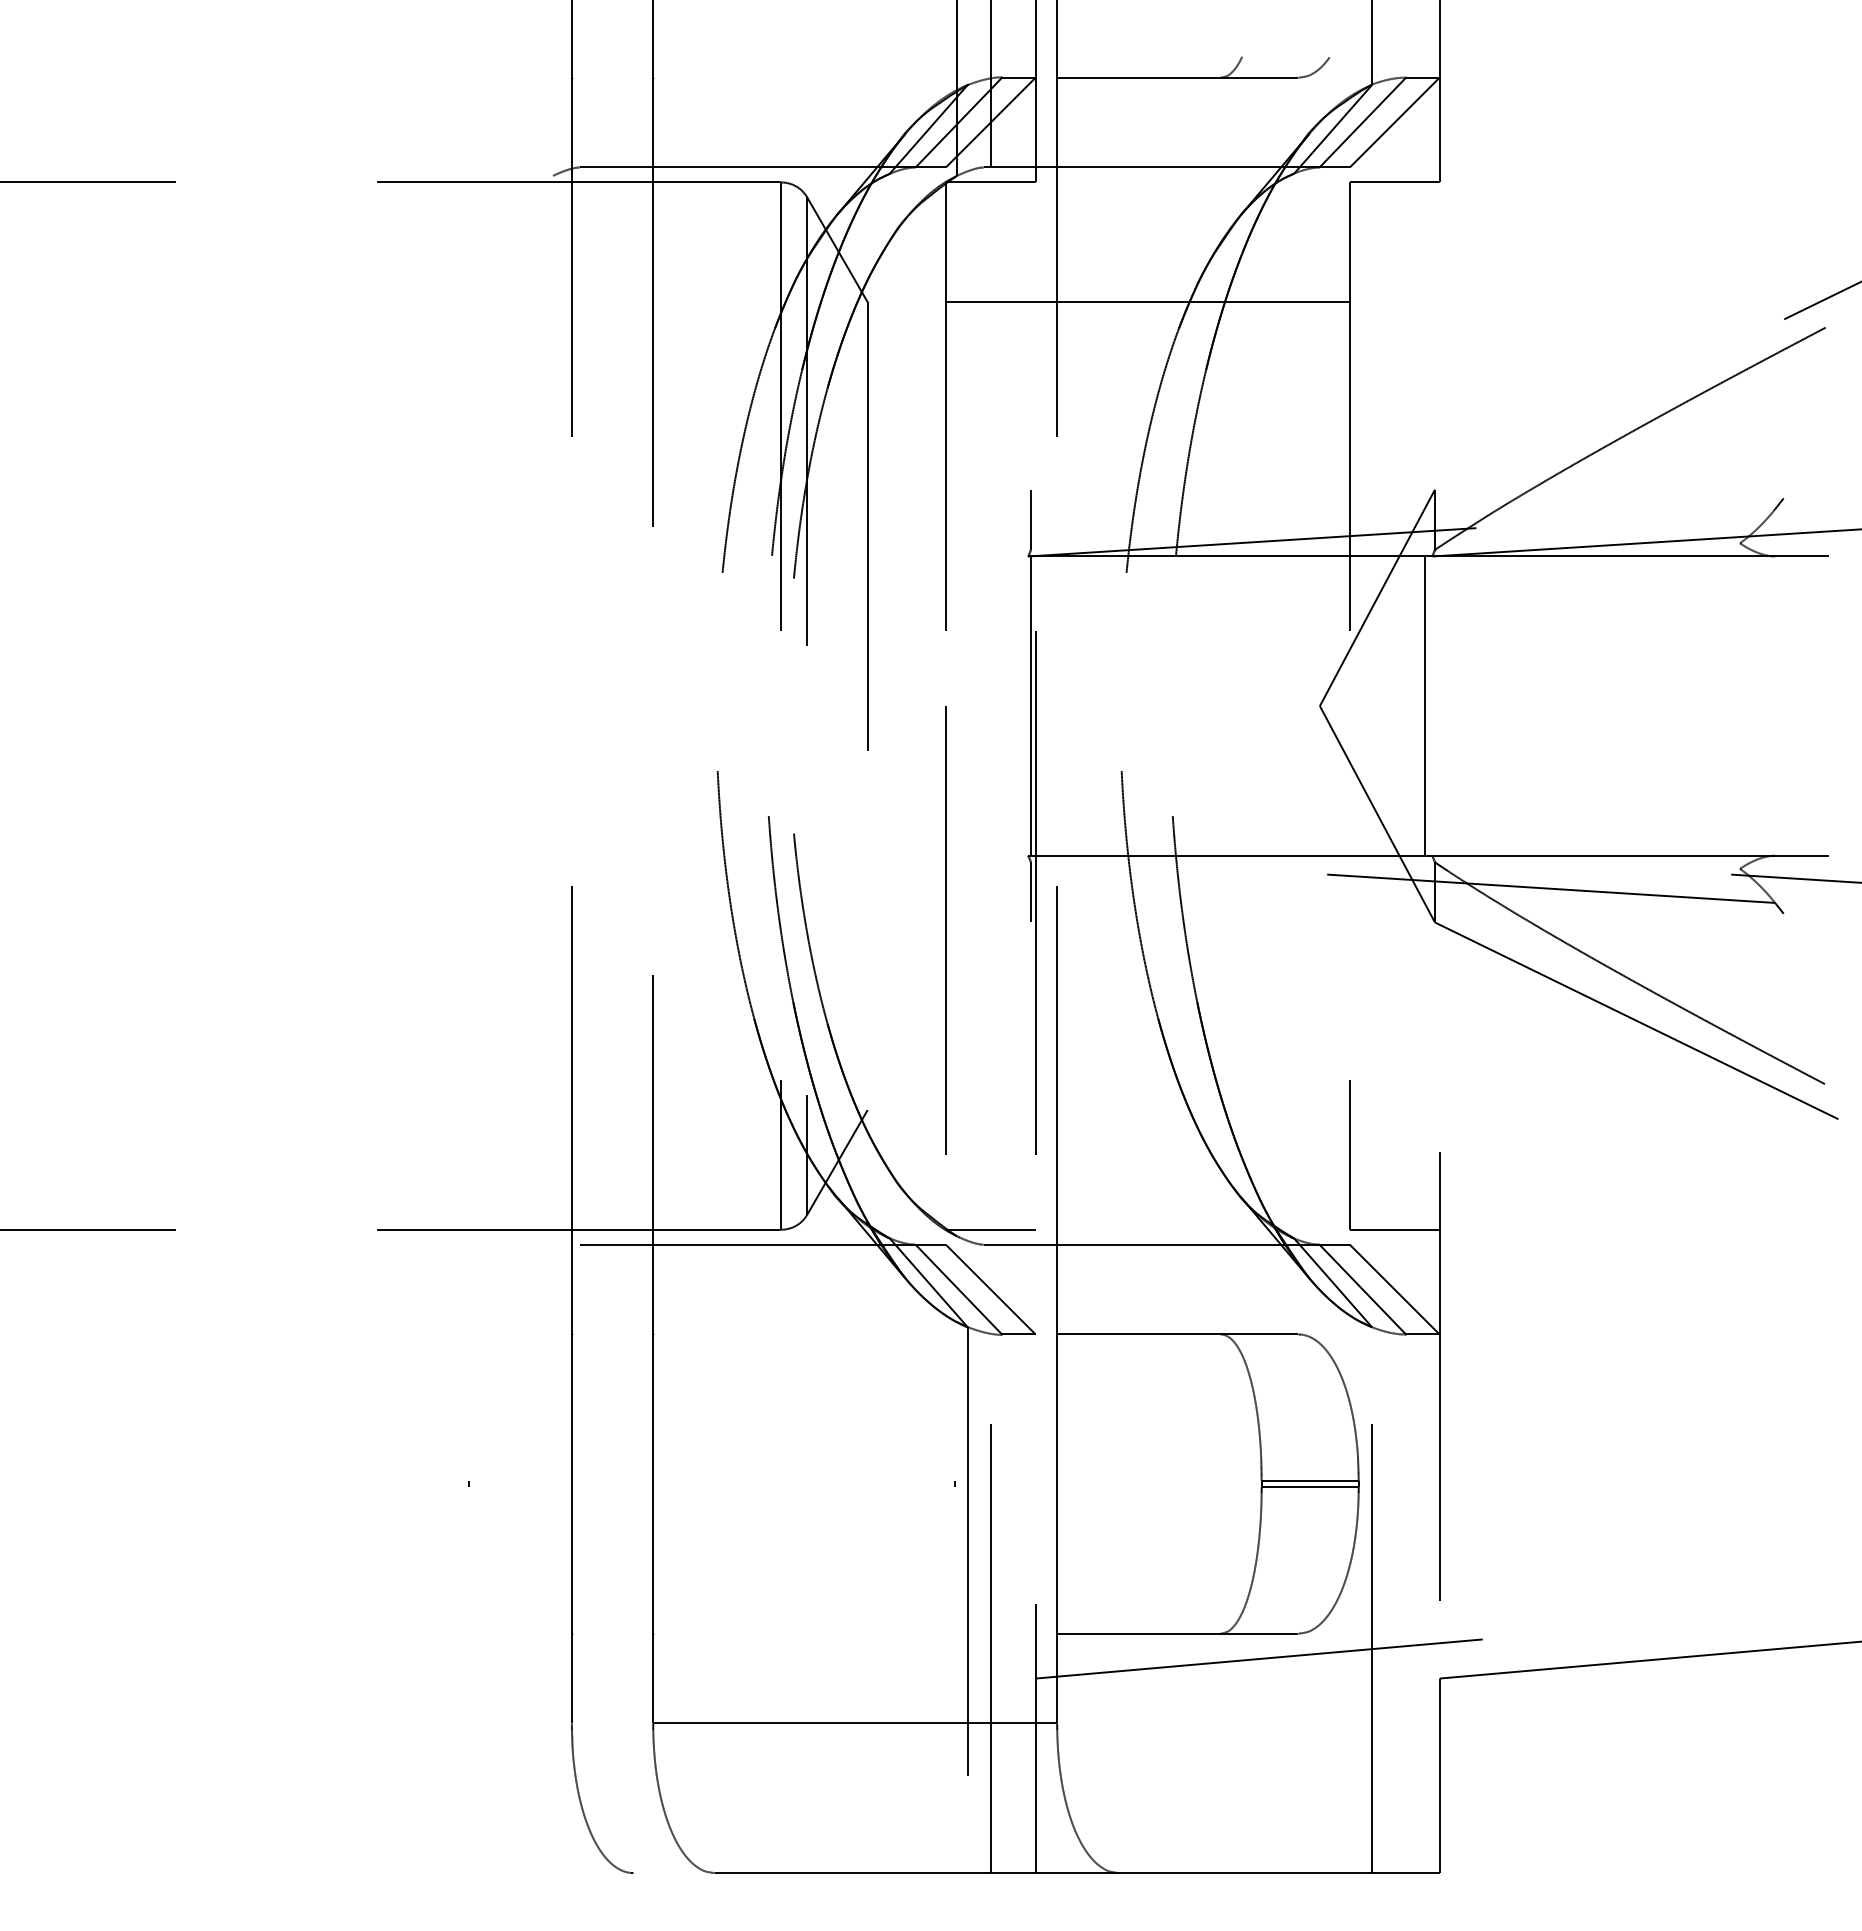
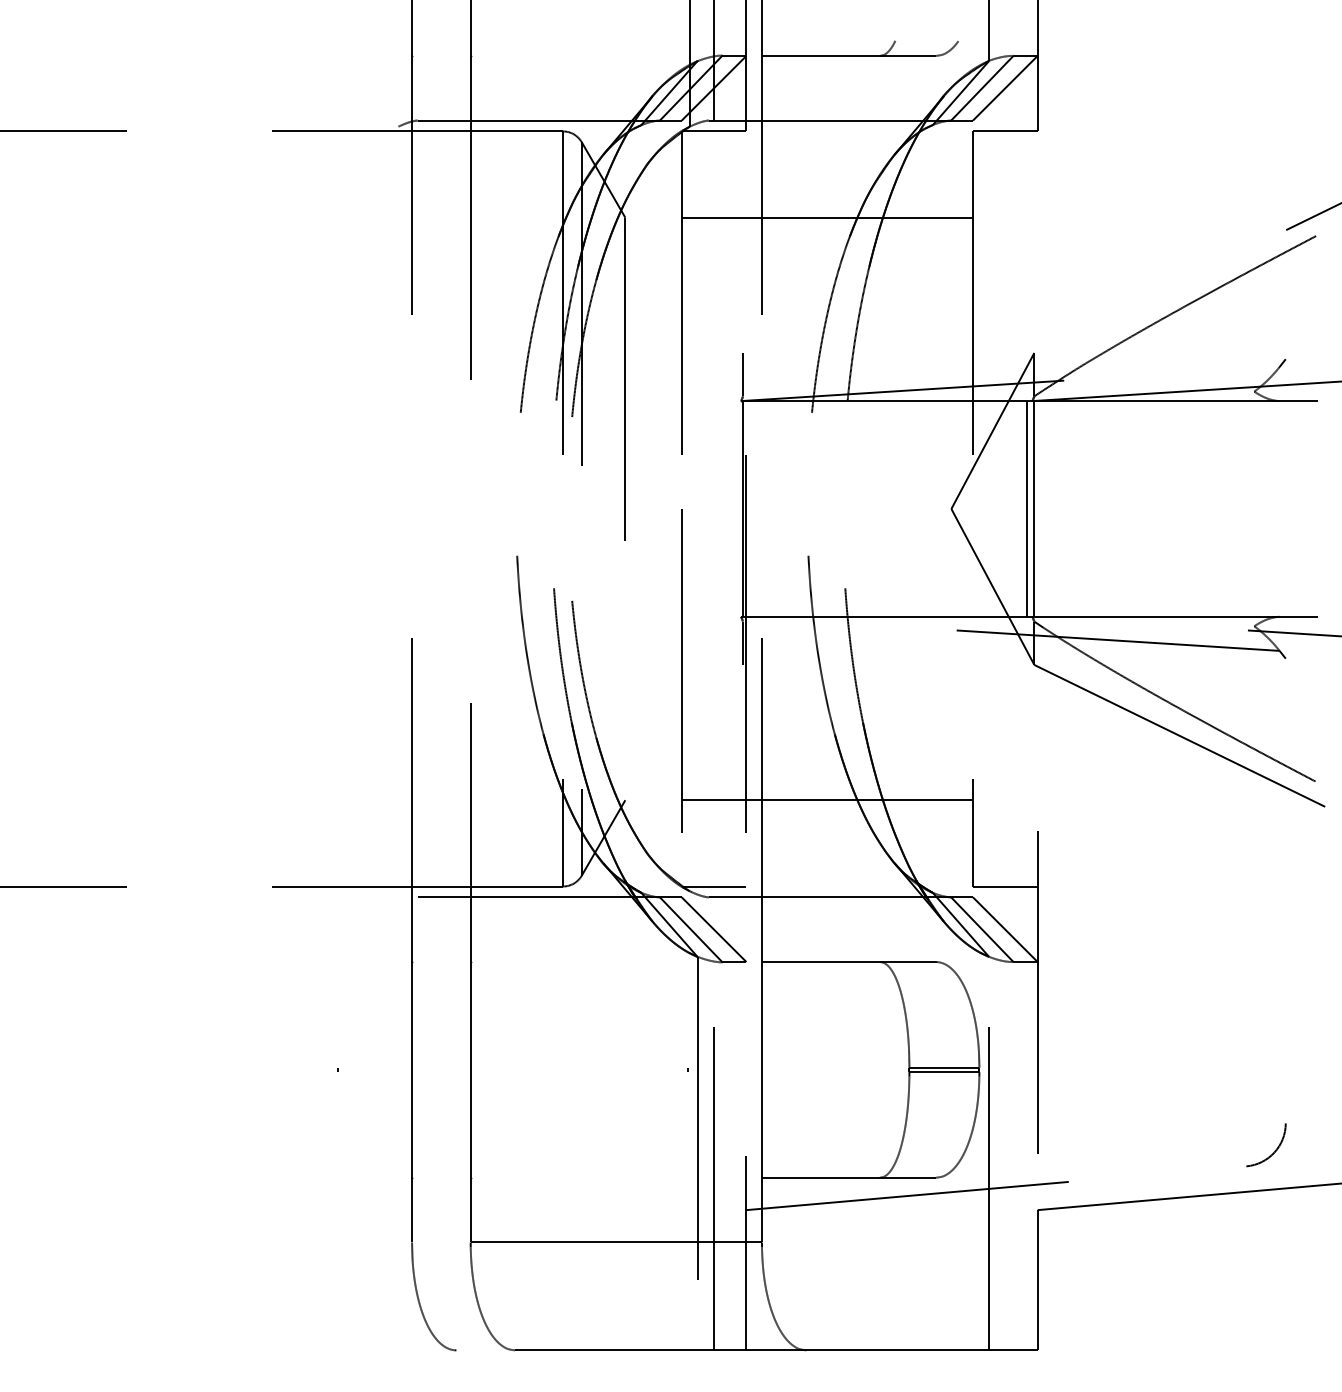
line: (1434, 705) -> (1034, 508), added
line: (1147, 1110) -> (827, 800), added
arc: (1766, 1598) -> (1273, 1152), added

